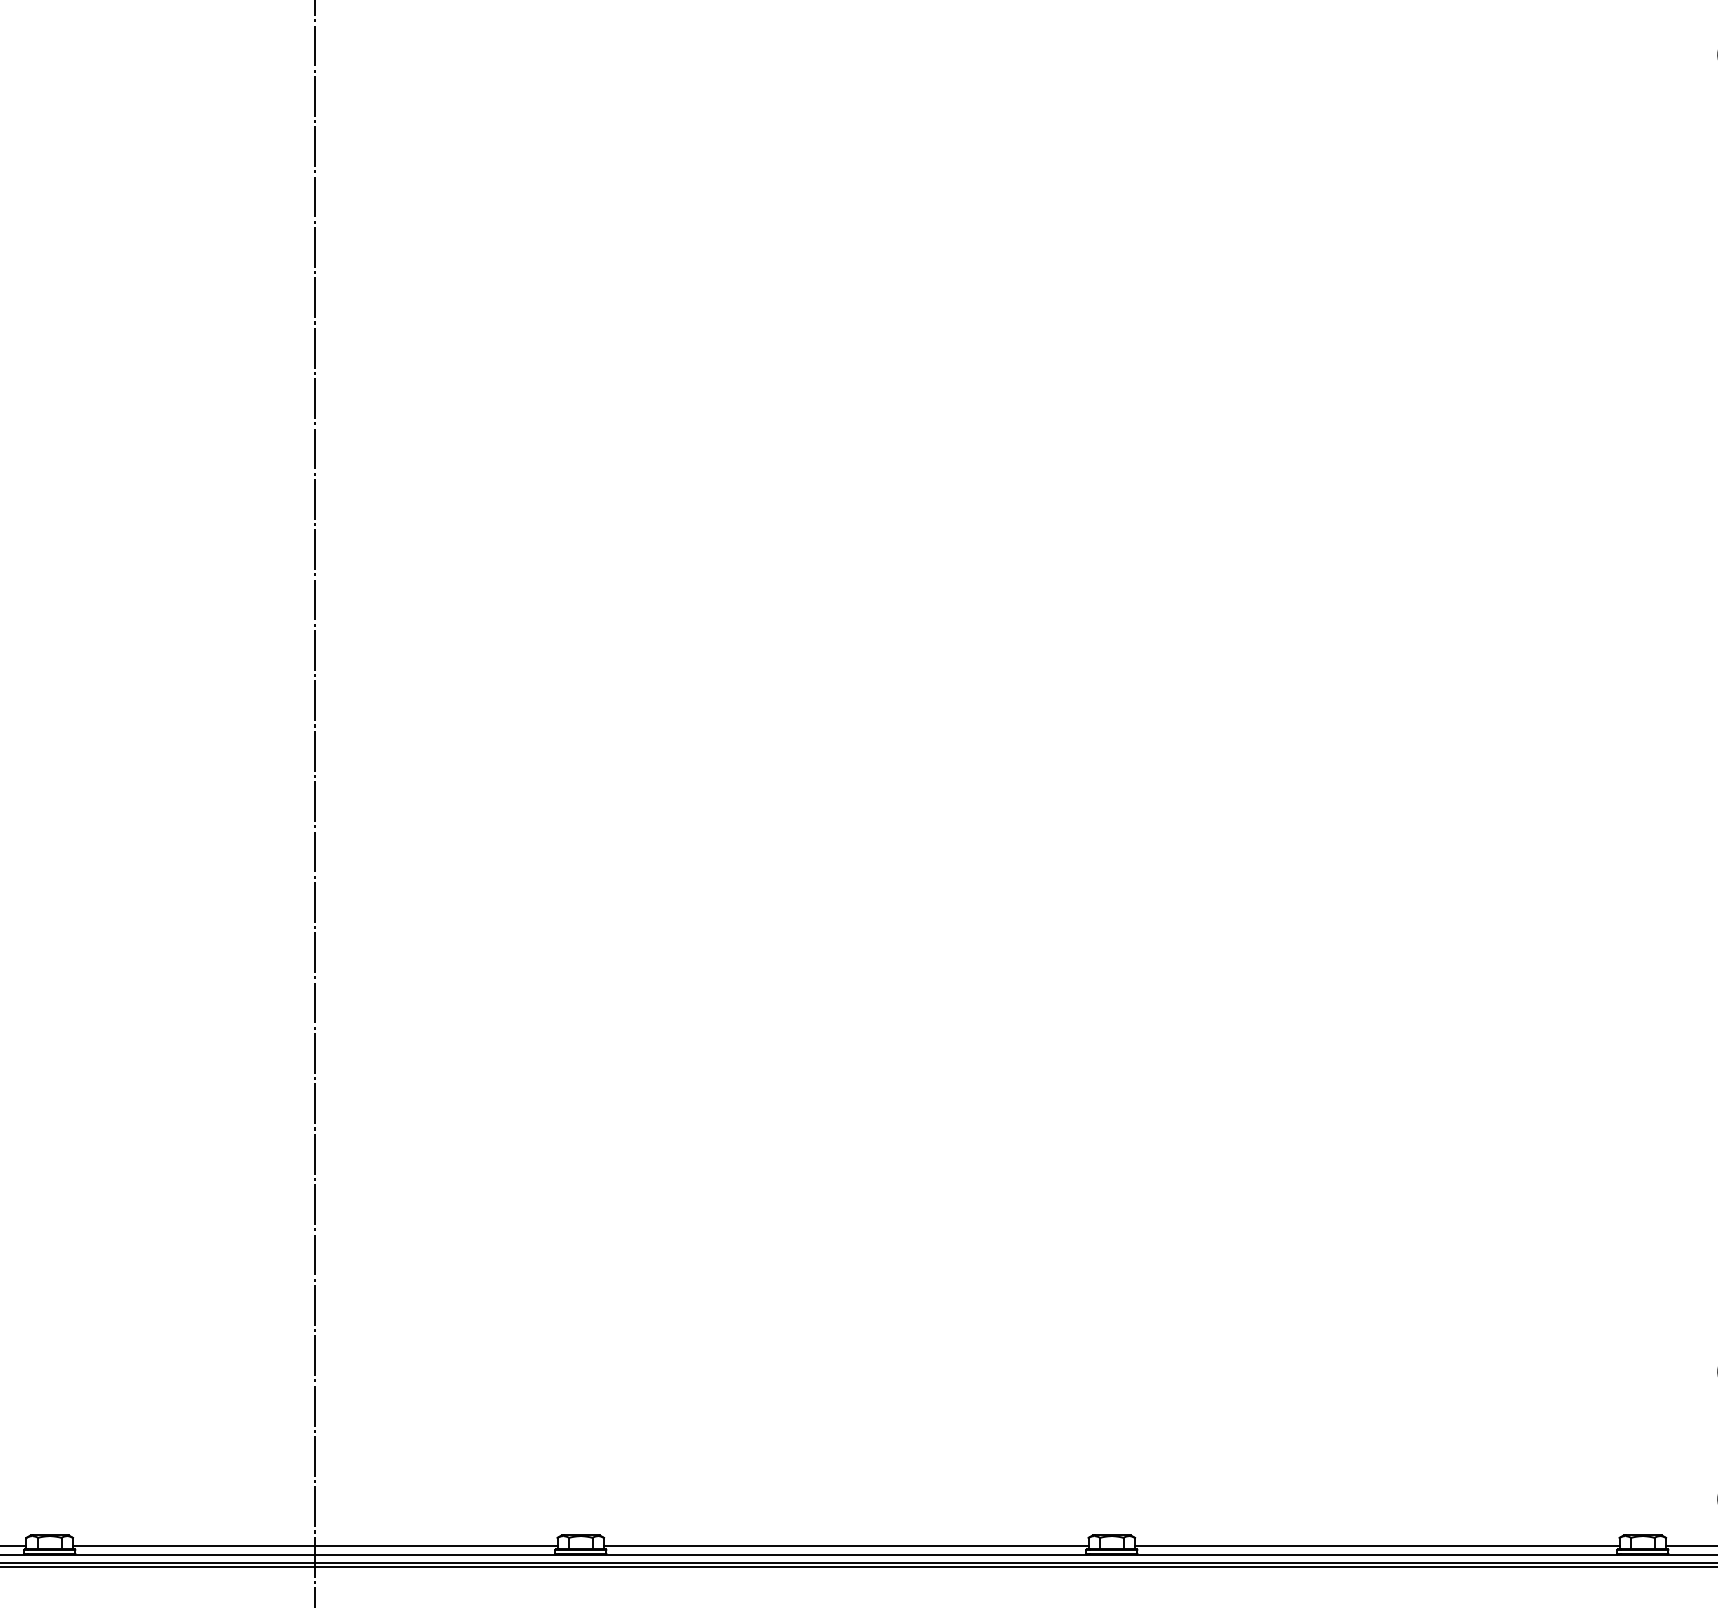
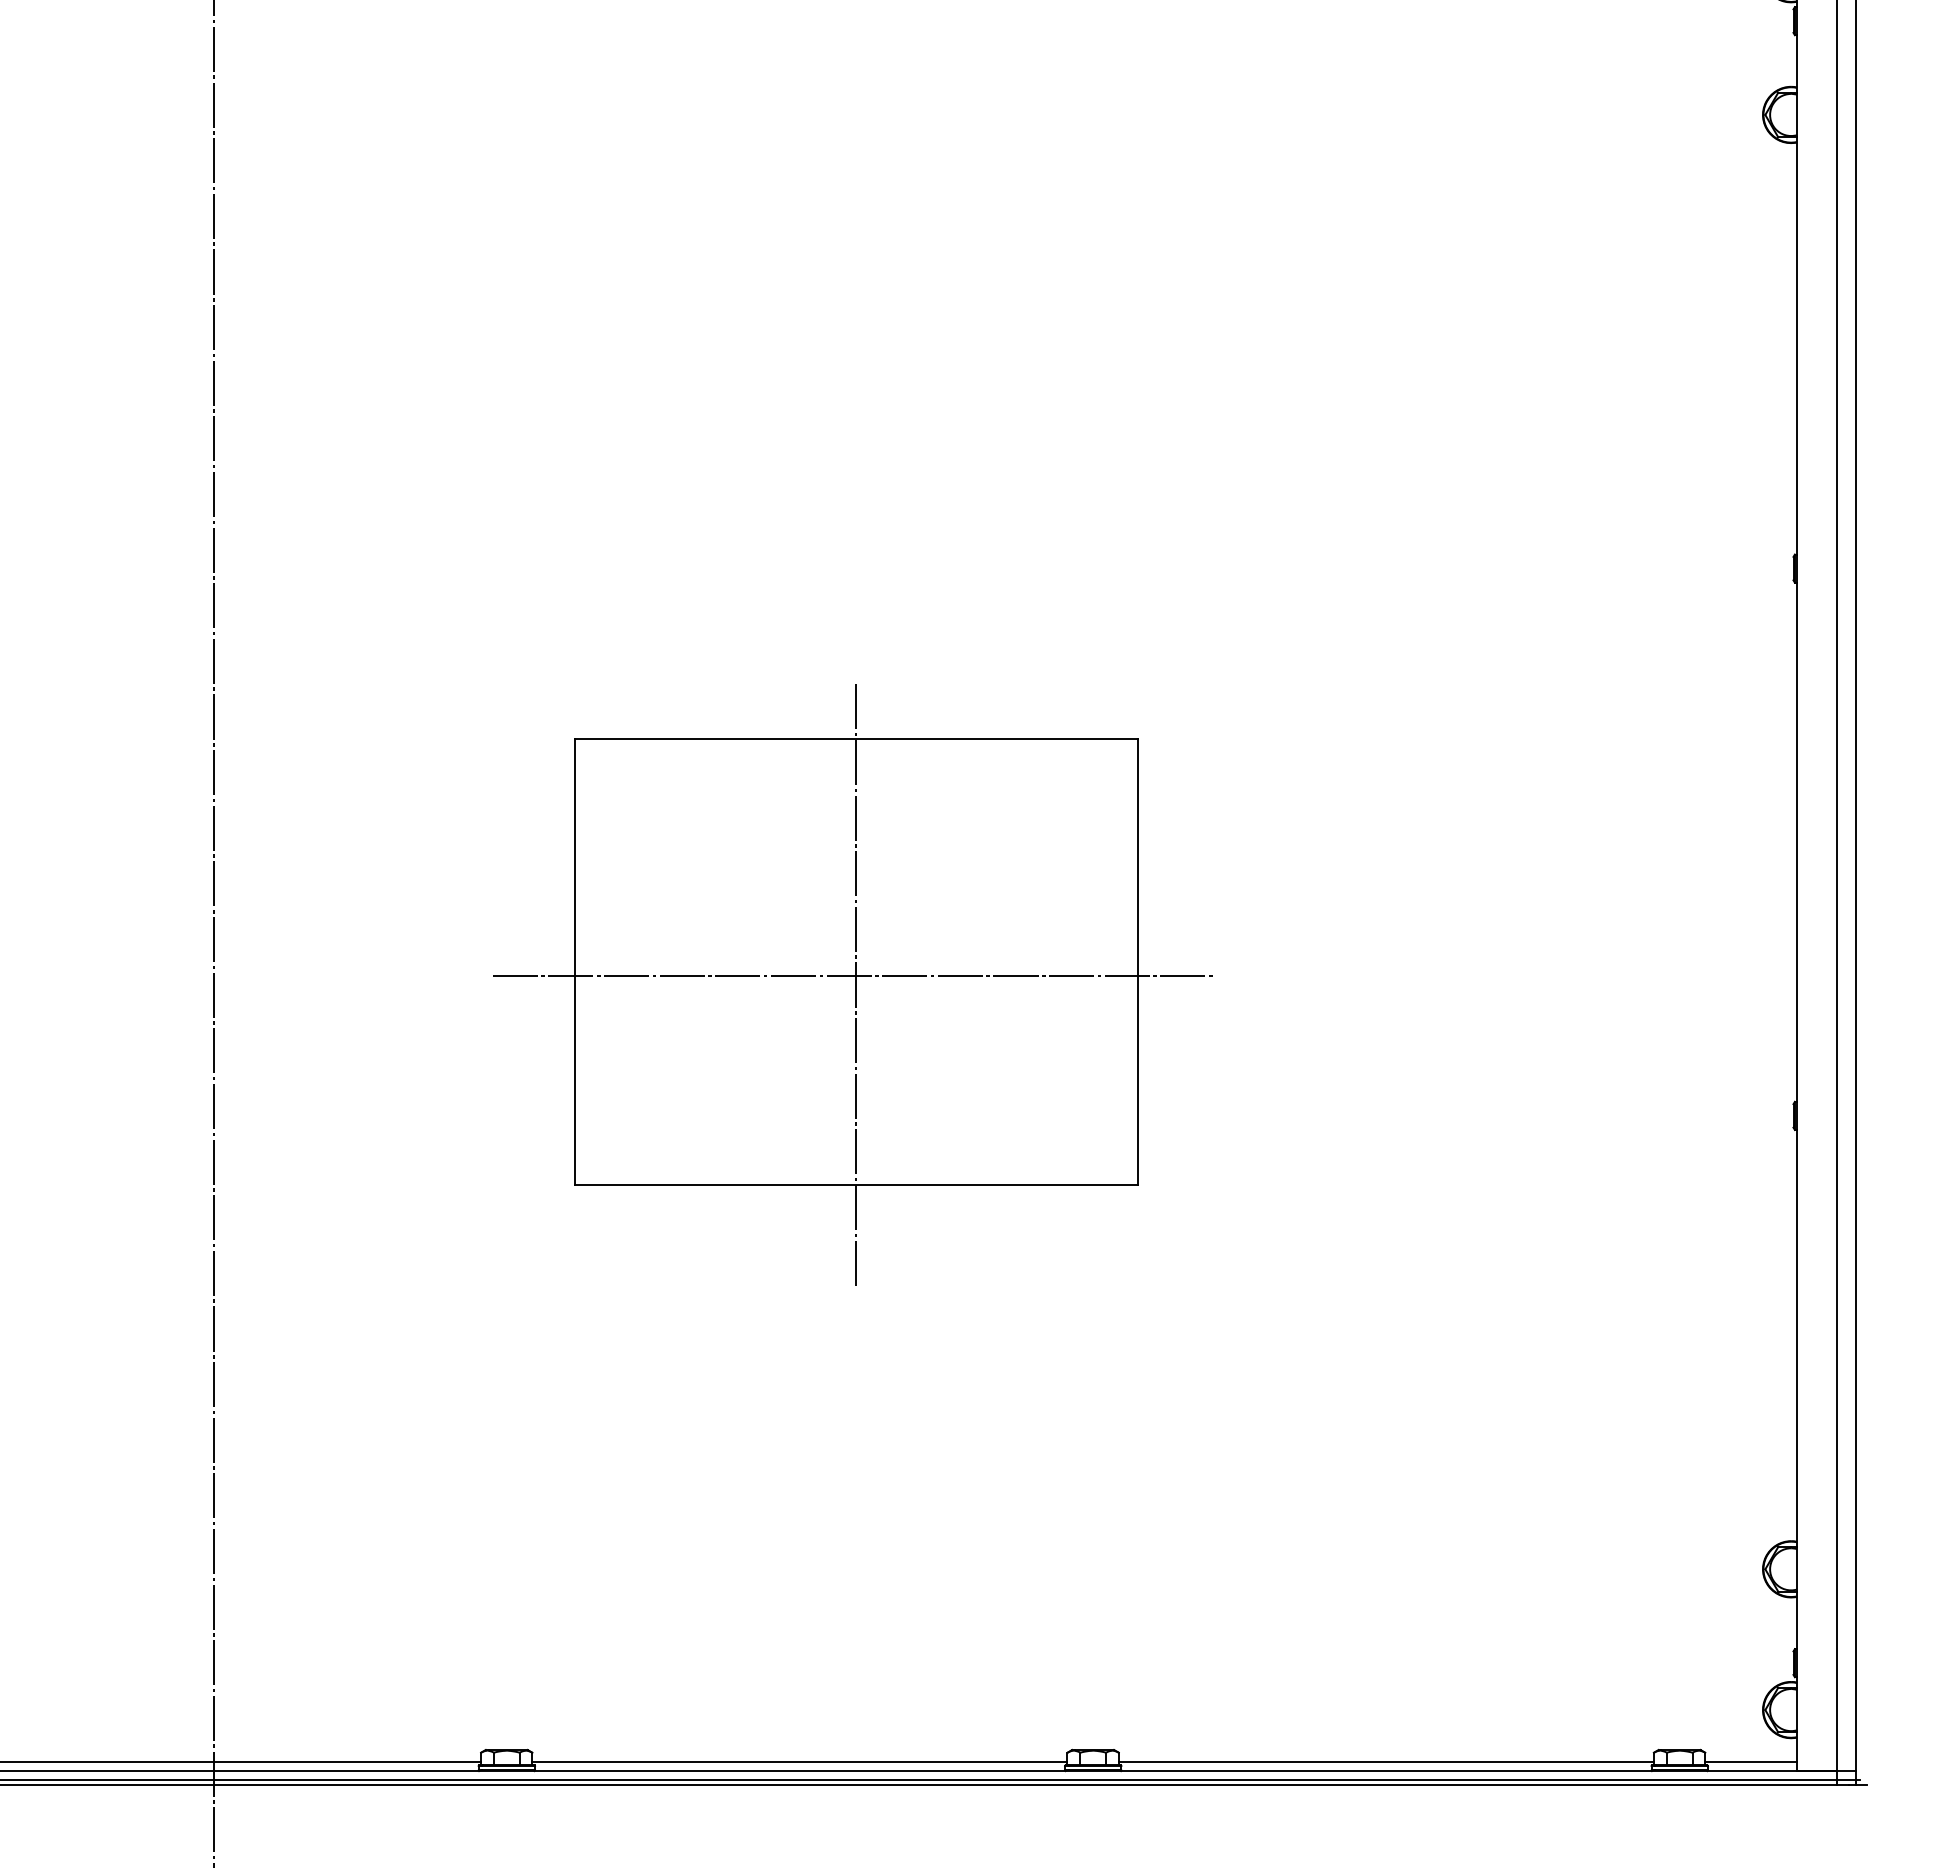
part: (893, 842) -> (852, 984), added

